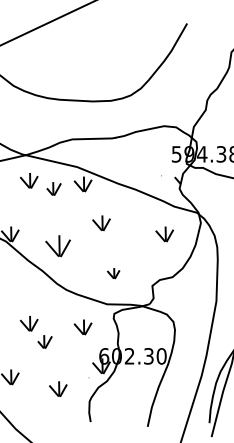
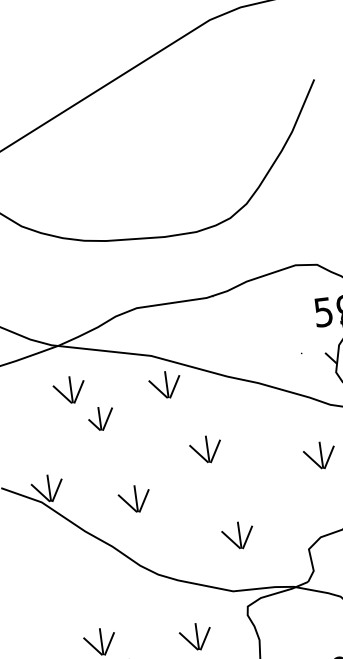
part: (53, 188) -> (100, 418), moved
part: (58, 245) -> (134, 498), size x0.71
part: (113, 273) -> (237, 535), size x1.43

